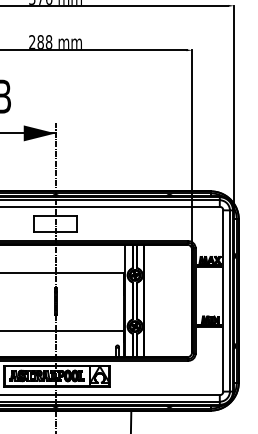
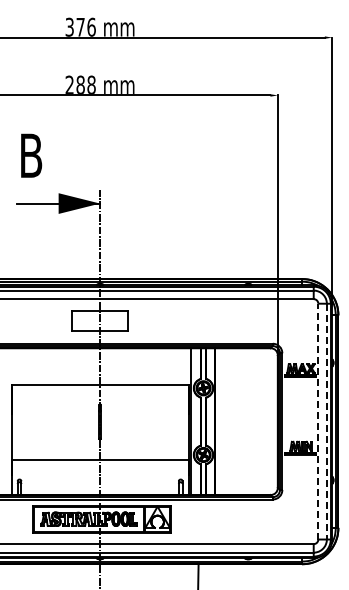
line: (223, 300) -> (318, 421), solid -> dashed
line: (229, 300) -> (326, 421), solid -> dashed

